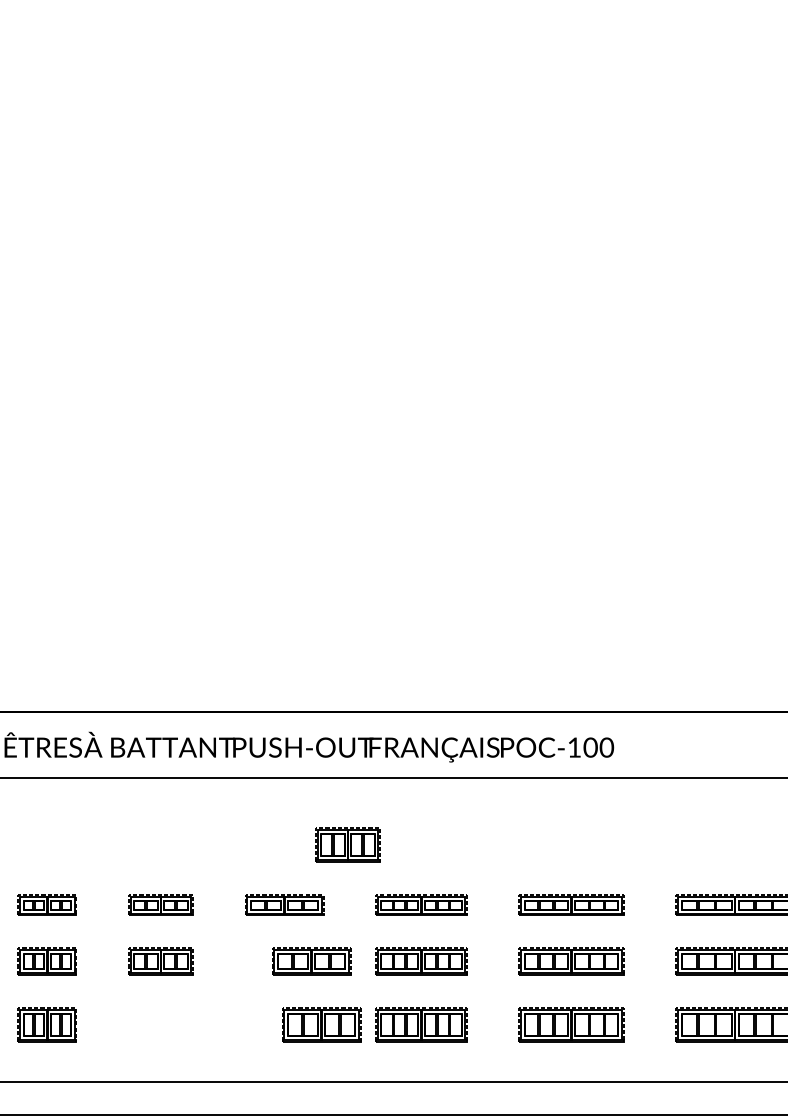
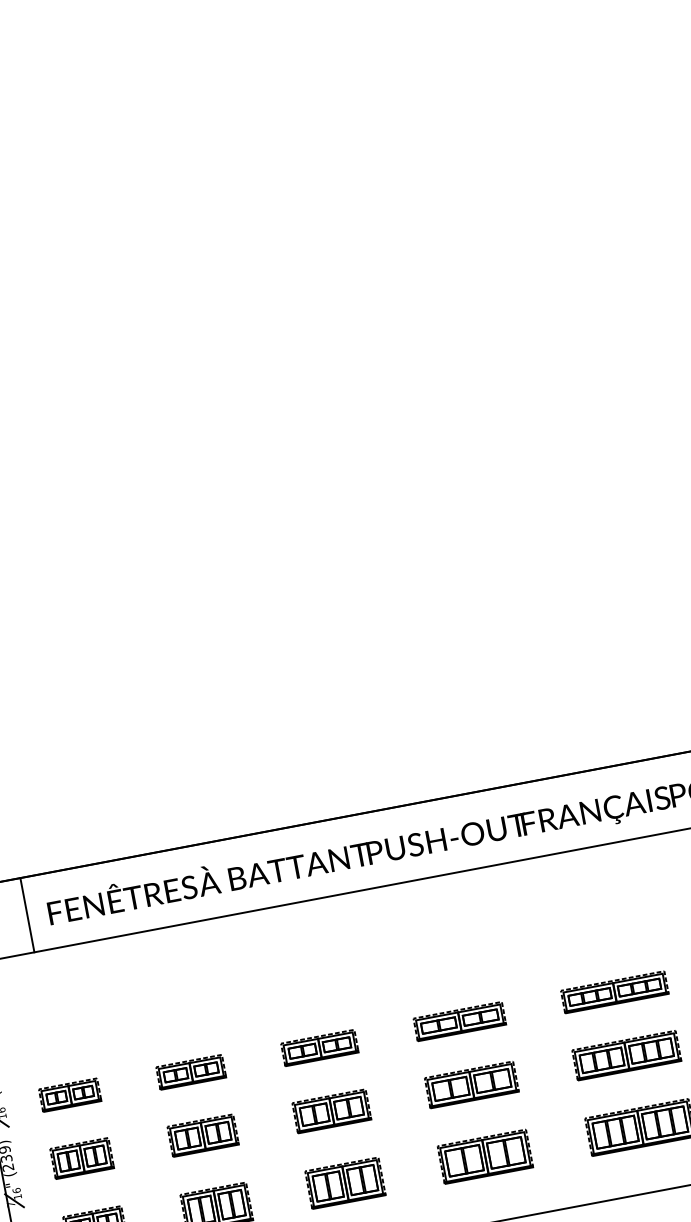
part: (347, 844) -> (344, 1182), moved
part: (311, 961) -> (471, 1085), moved
part: (321, 1024) -> (485, 1156), moved

